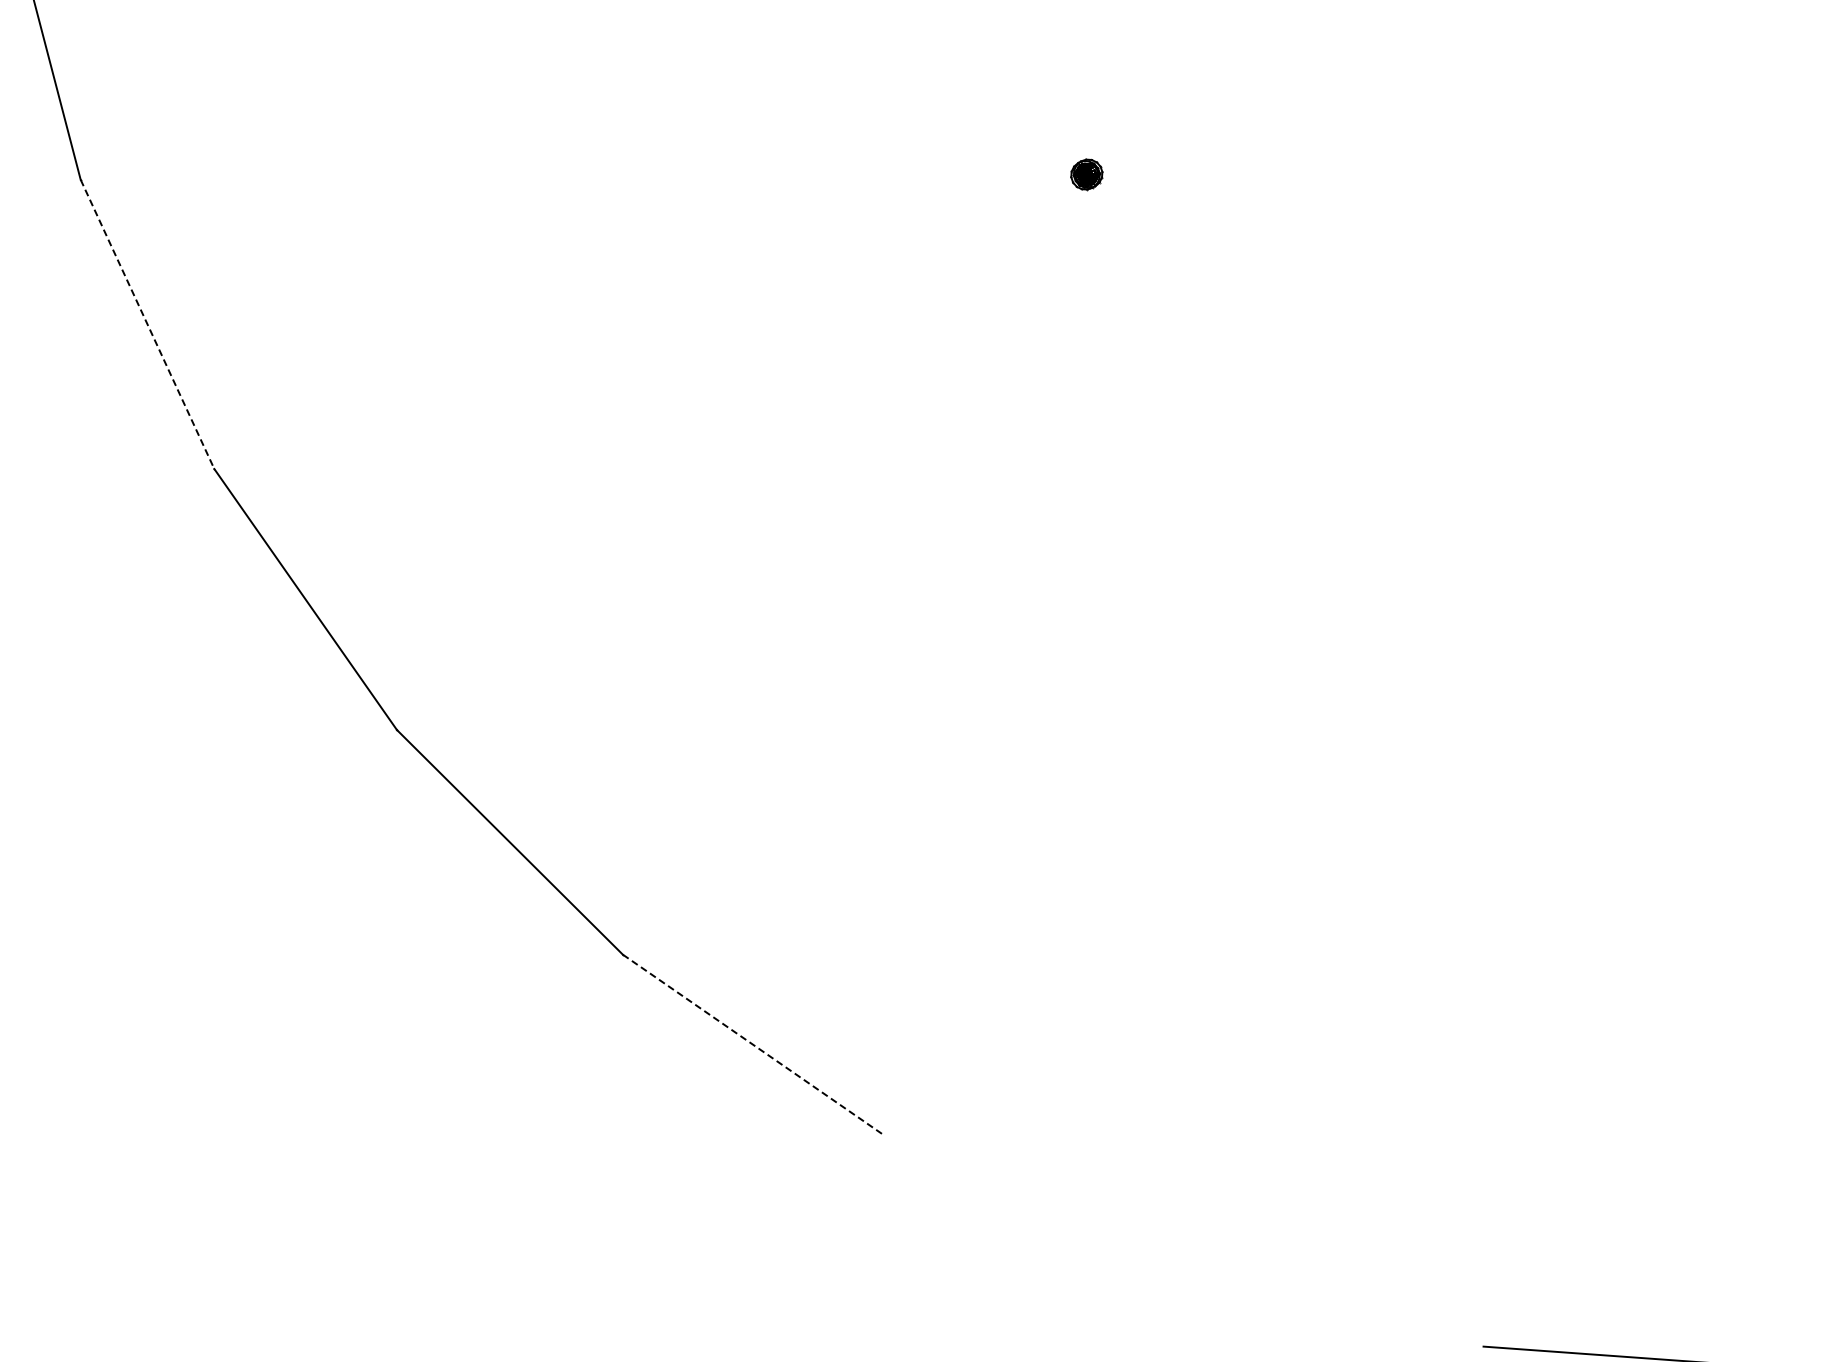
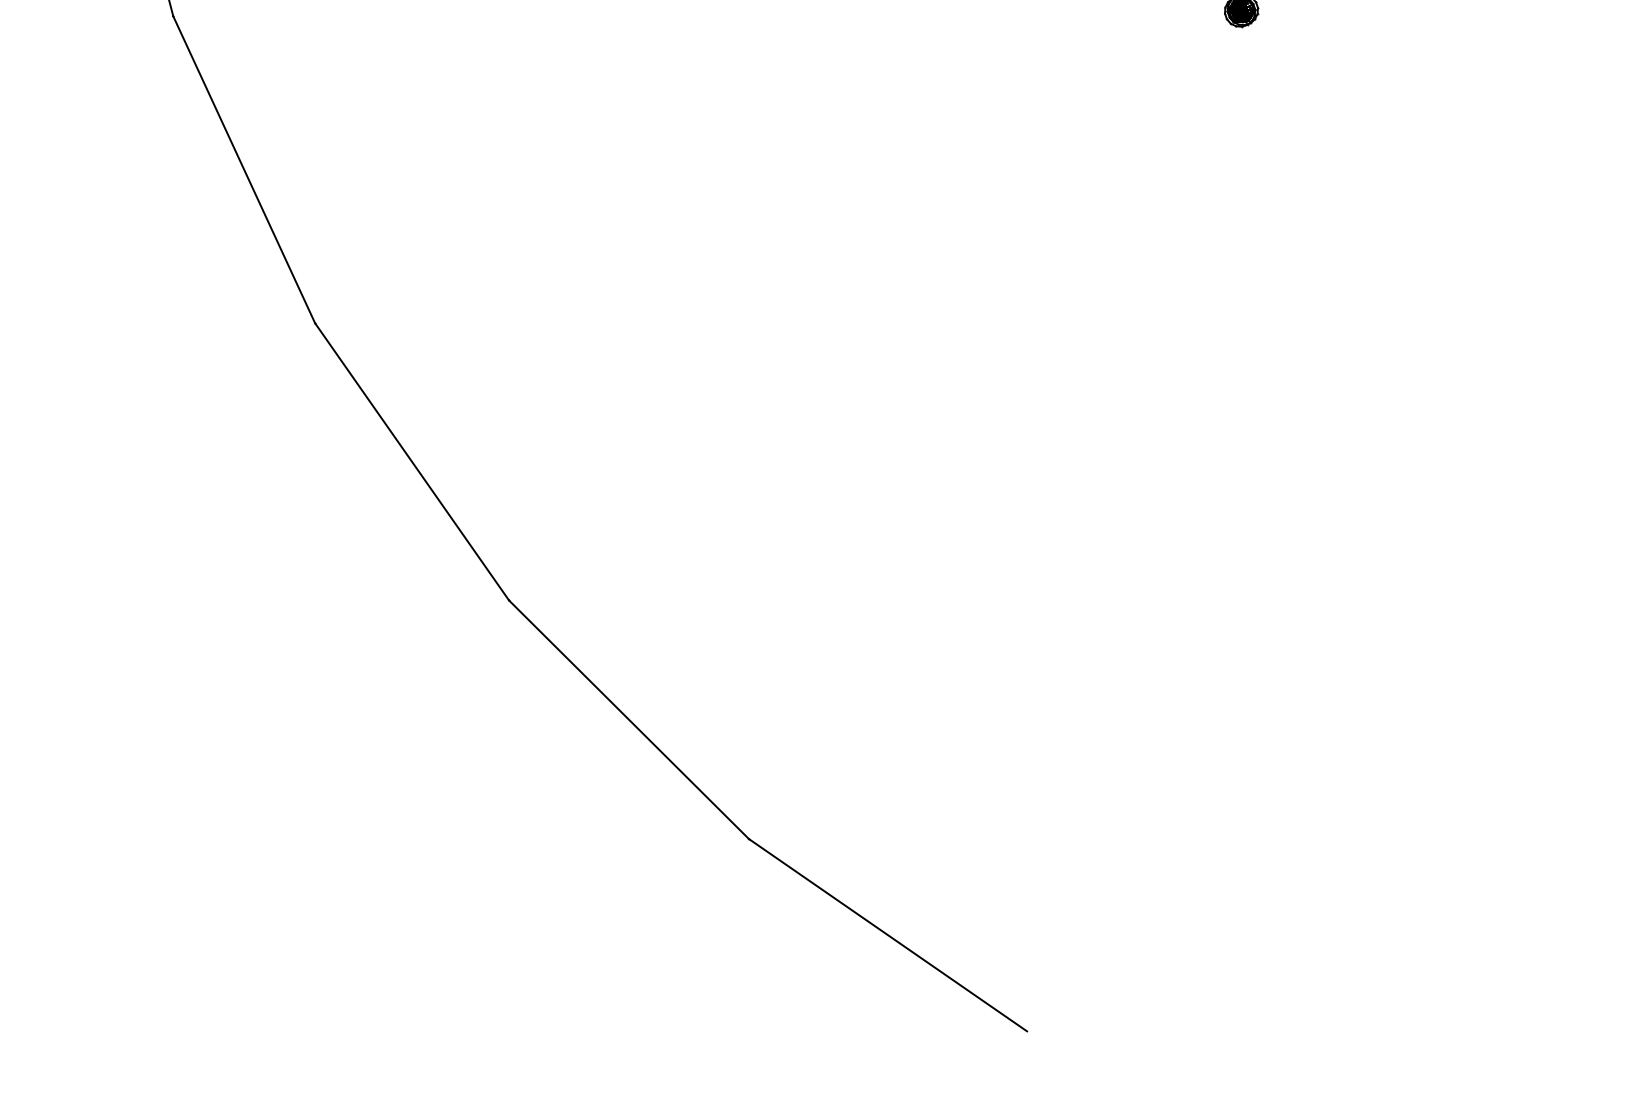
line: (147, 324) -> (244, 169), dashed -> solid
line: (754, 1045) -> (888, 935), dashed -> solid

